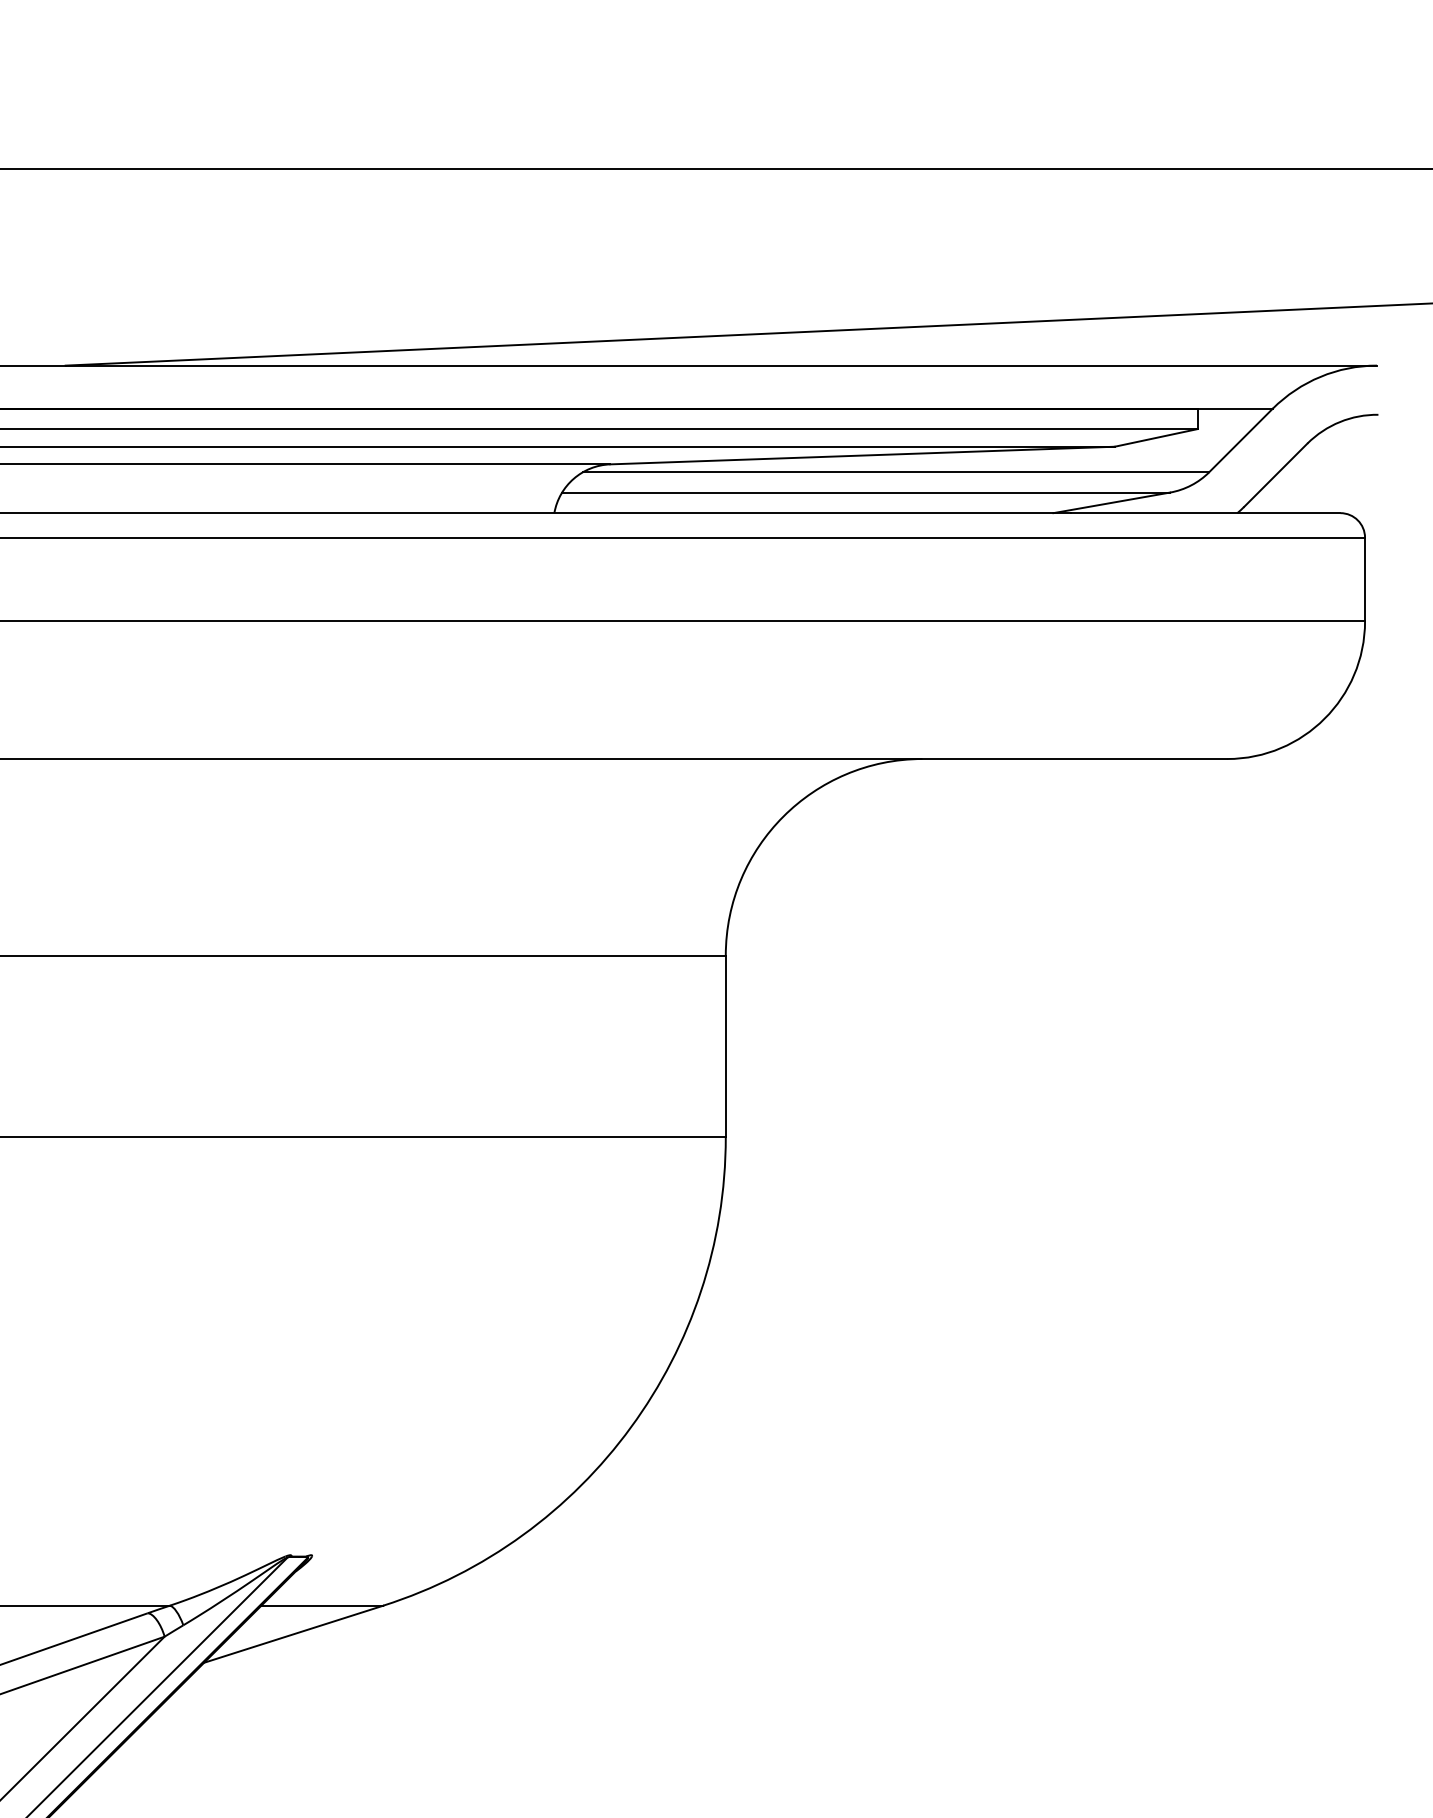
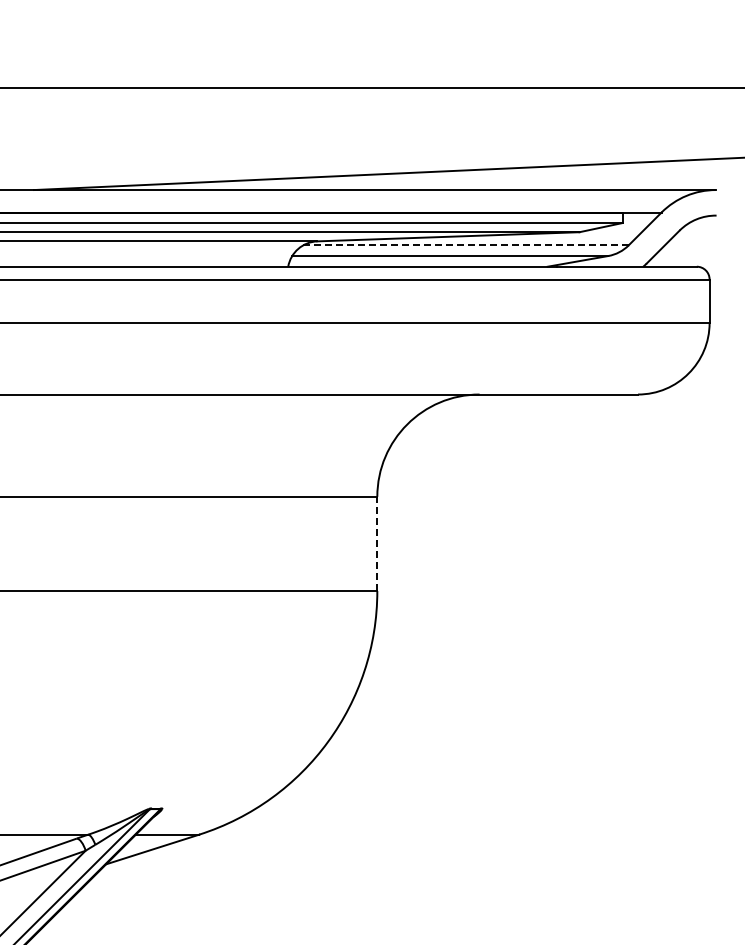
line: (895, 472) -> (465, 245), solid -> dashed
line: (726, 1045) -> (377, 543), solid -> dashed

